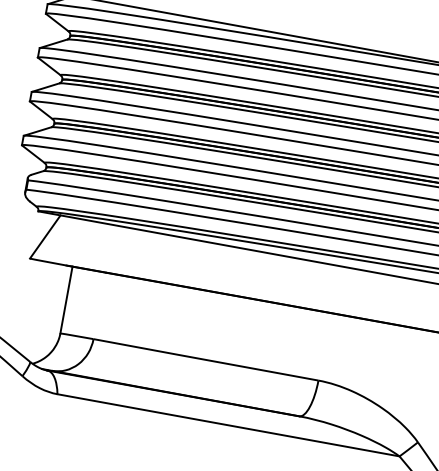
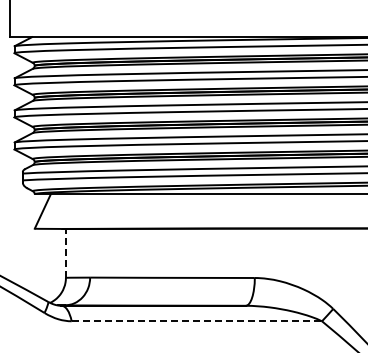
line: (66, 298) -> (65, 252), solid -> dashed
line: (229, 425) -> (197, 321), solid -> dashed

